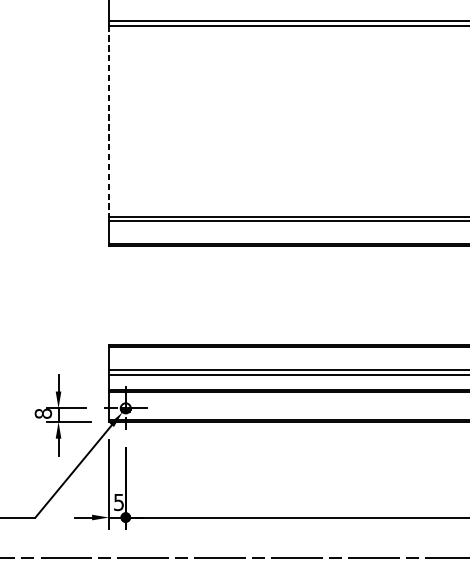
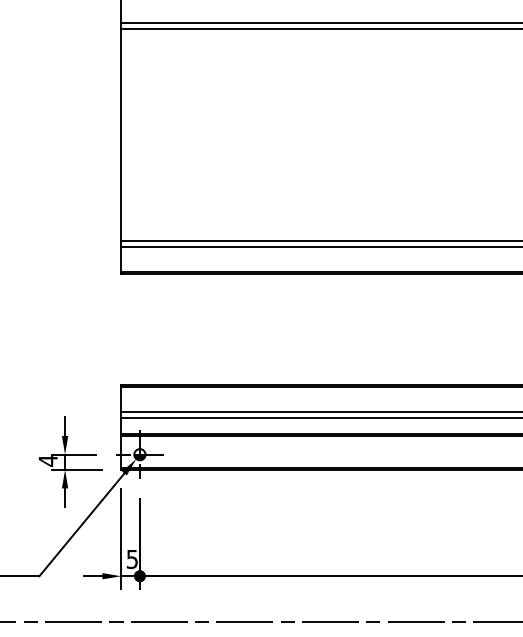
line: (109, 121) -> (121, 135), dashed -> solid
text: (42, 413) -> (47, 460), 8 -> 4

